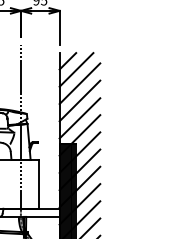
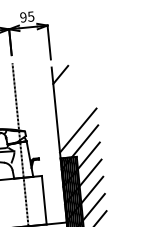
line: (76, 69) -> (70, 82), removed
line: (79, 83) -> (74, 95), removed
line: (79, 100) -> (76, 112), removed

